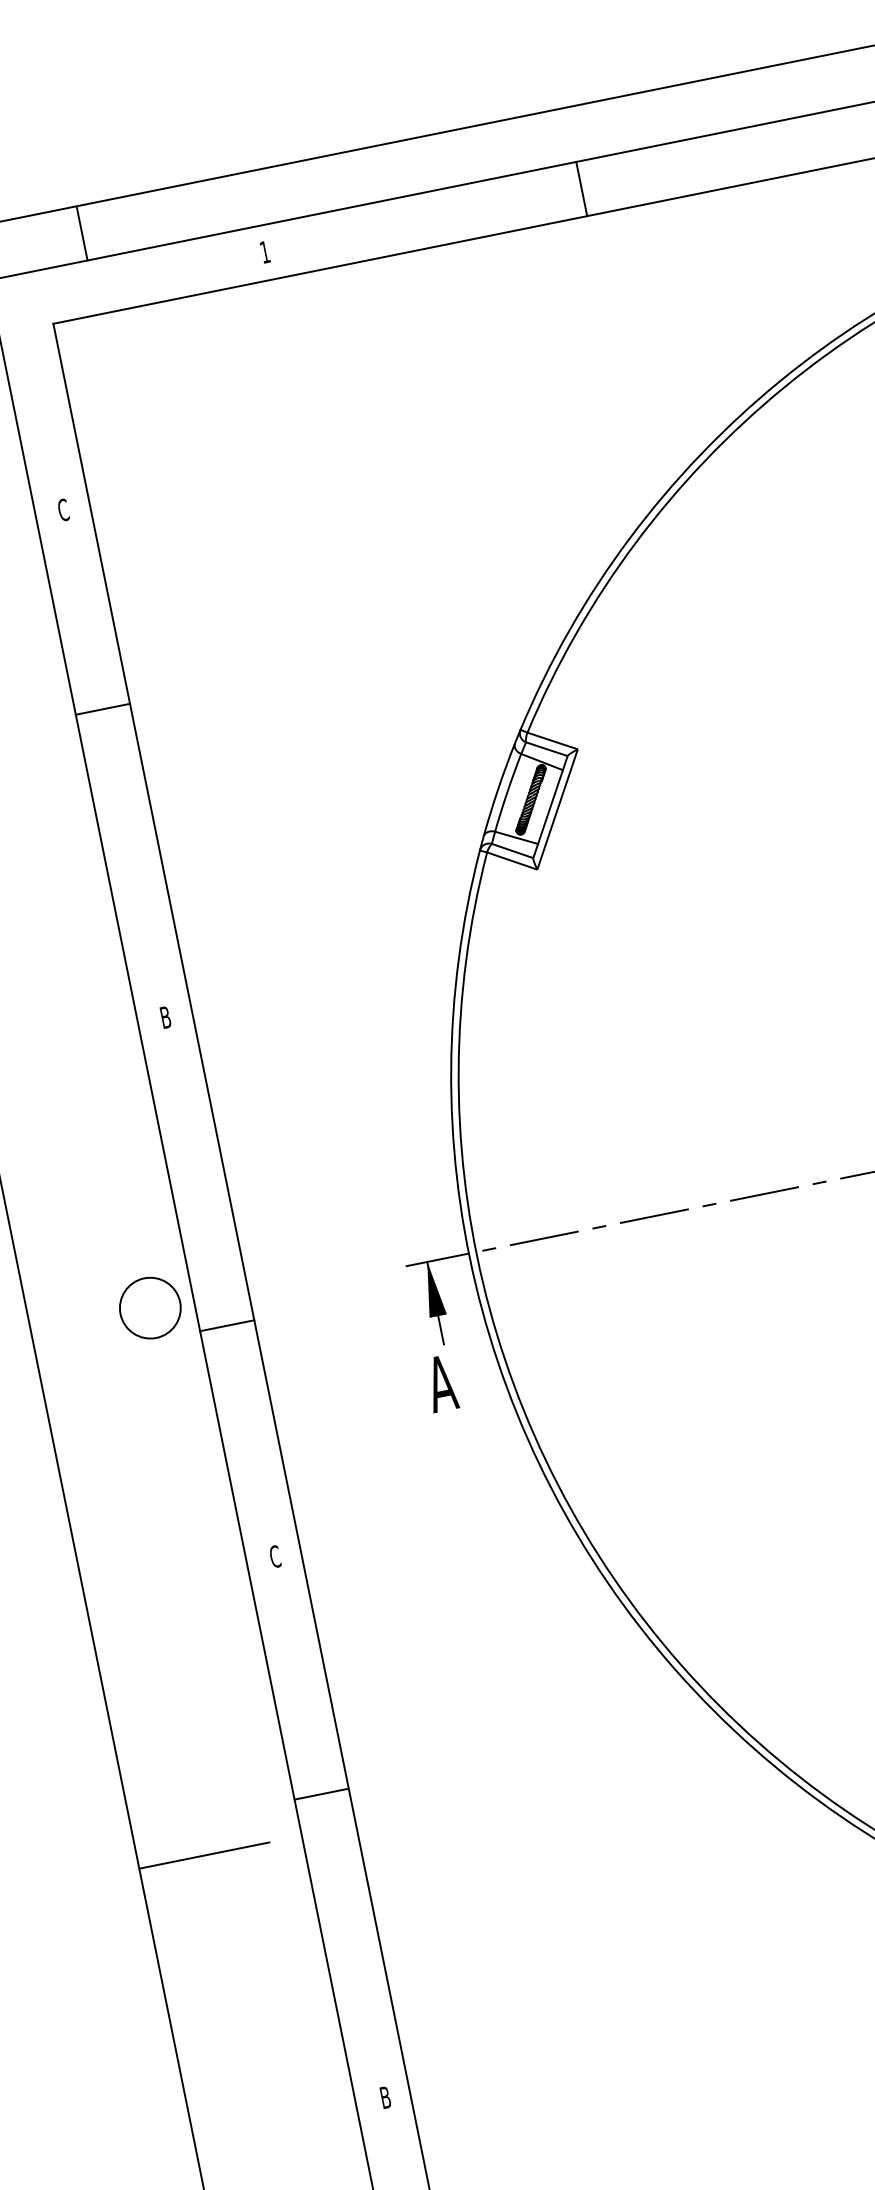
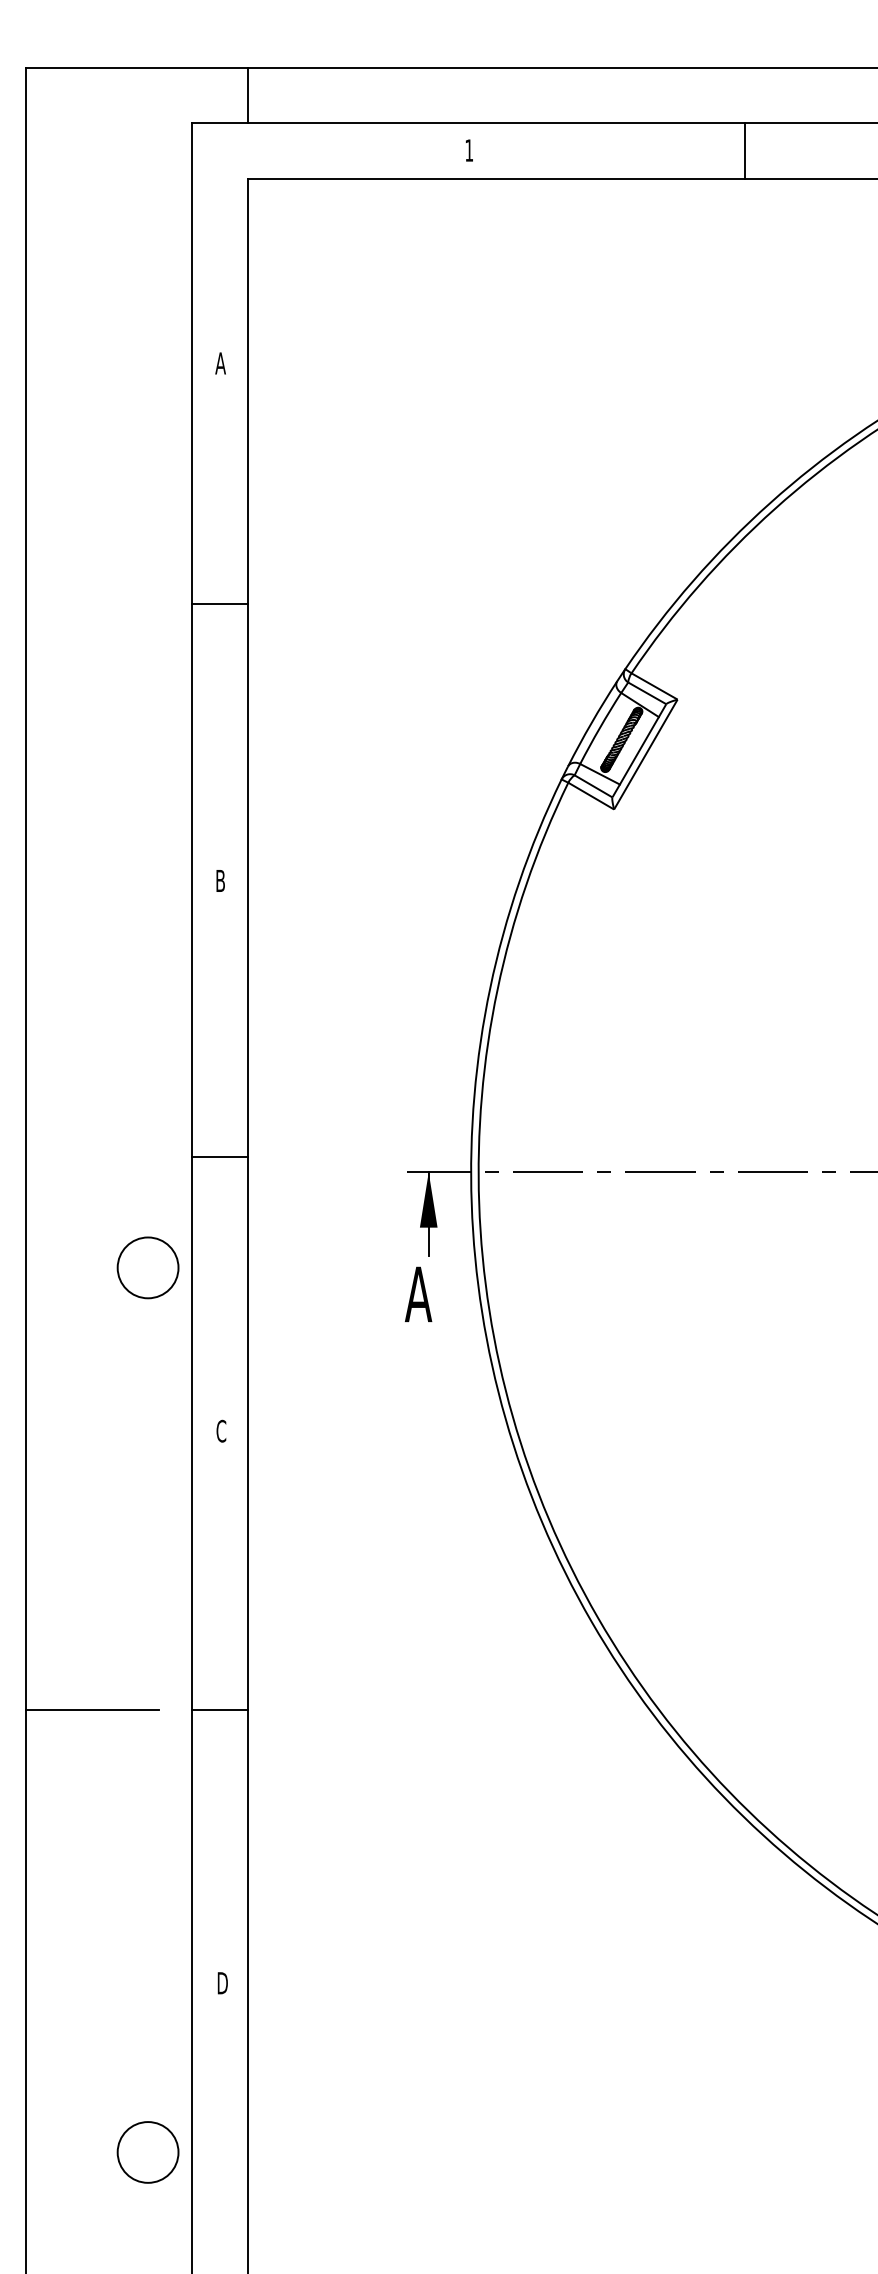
line: (581, 188) -> (745, 150), moved
line: (81, 233) -> (247, 95), moved
text: (63, 510) -> (220, 363), C -> A
line: (102, 709) -> (219, 604), moved
circle: (149, 1307) -> (147, 1267), moved
line: (226, 1326) -> (219, 1157), moved
line: (321, 1794) -> (219, 1710), moved
text: (385, 2097) -> (222, 1983), B -> D

